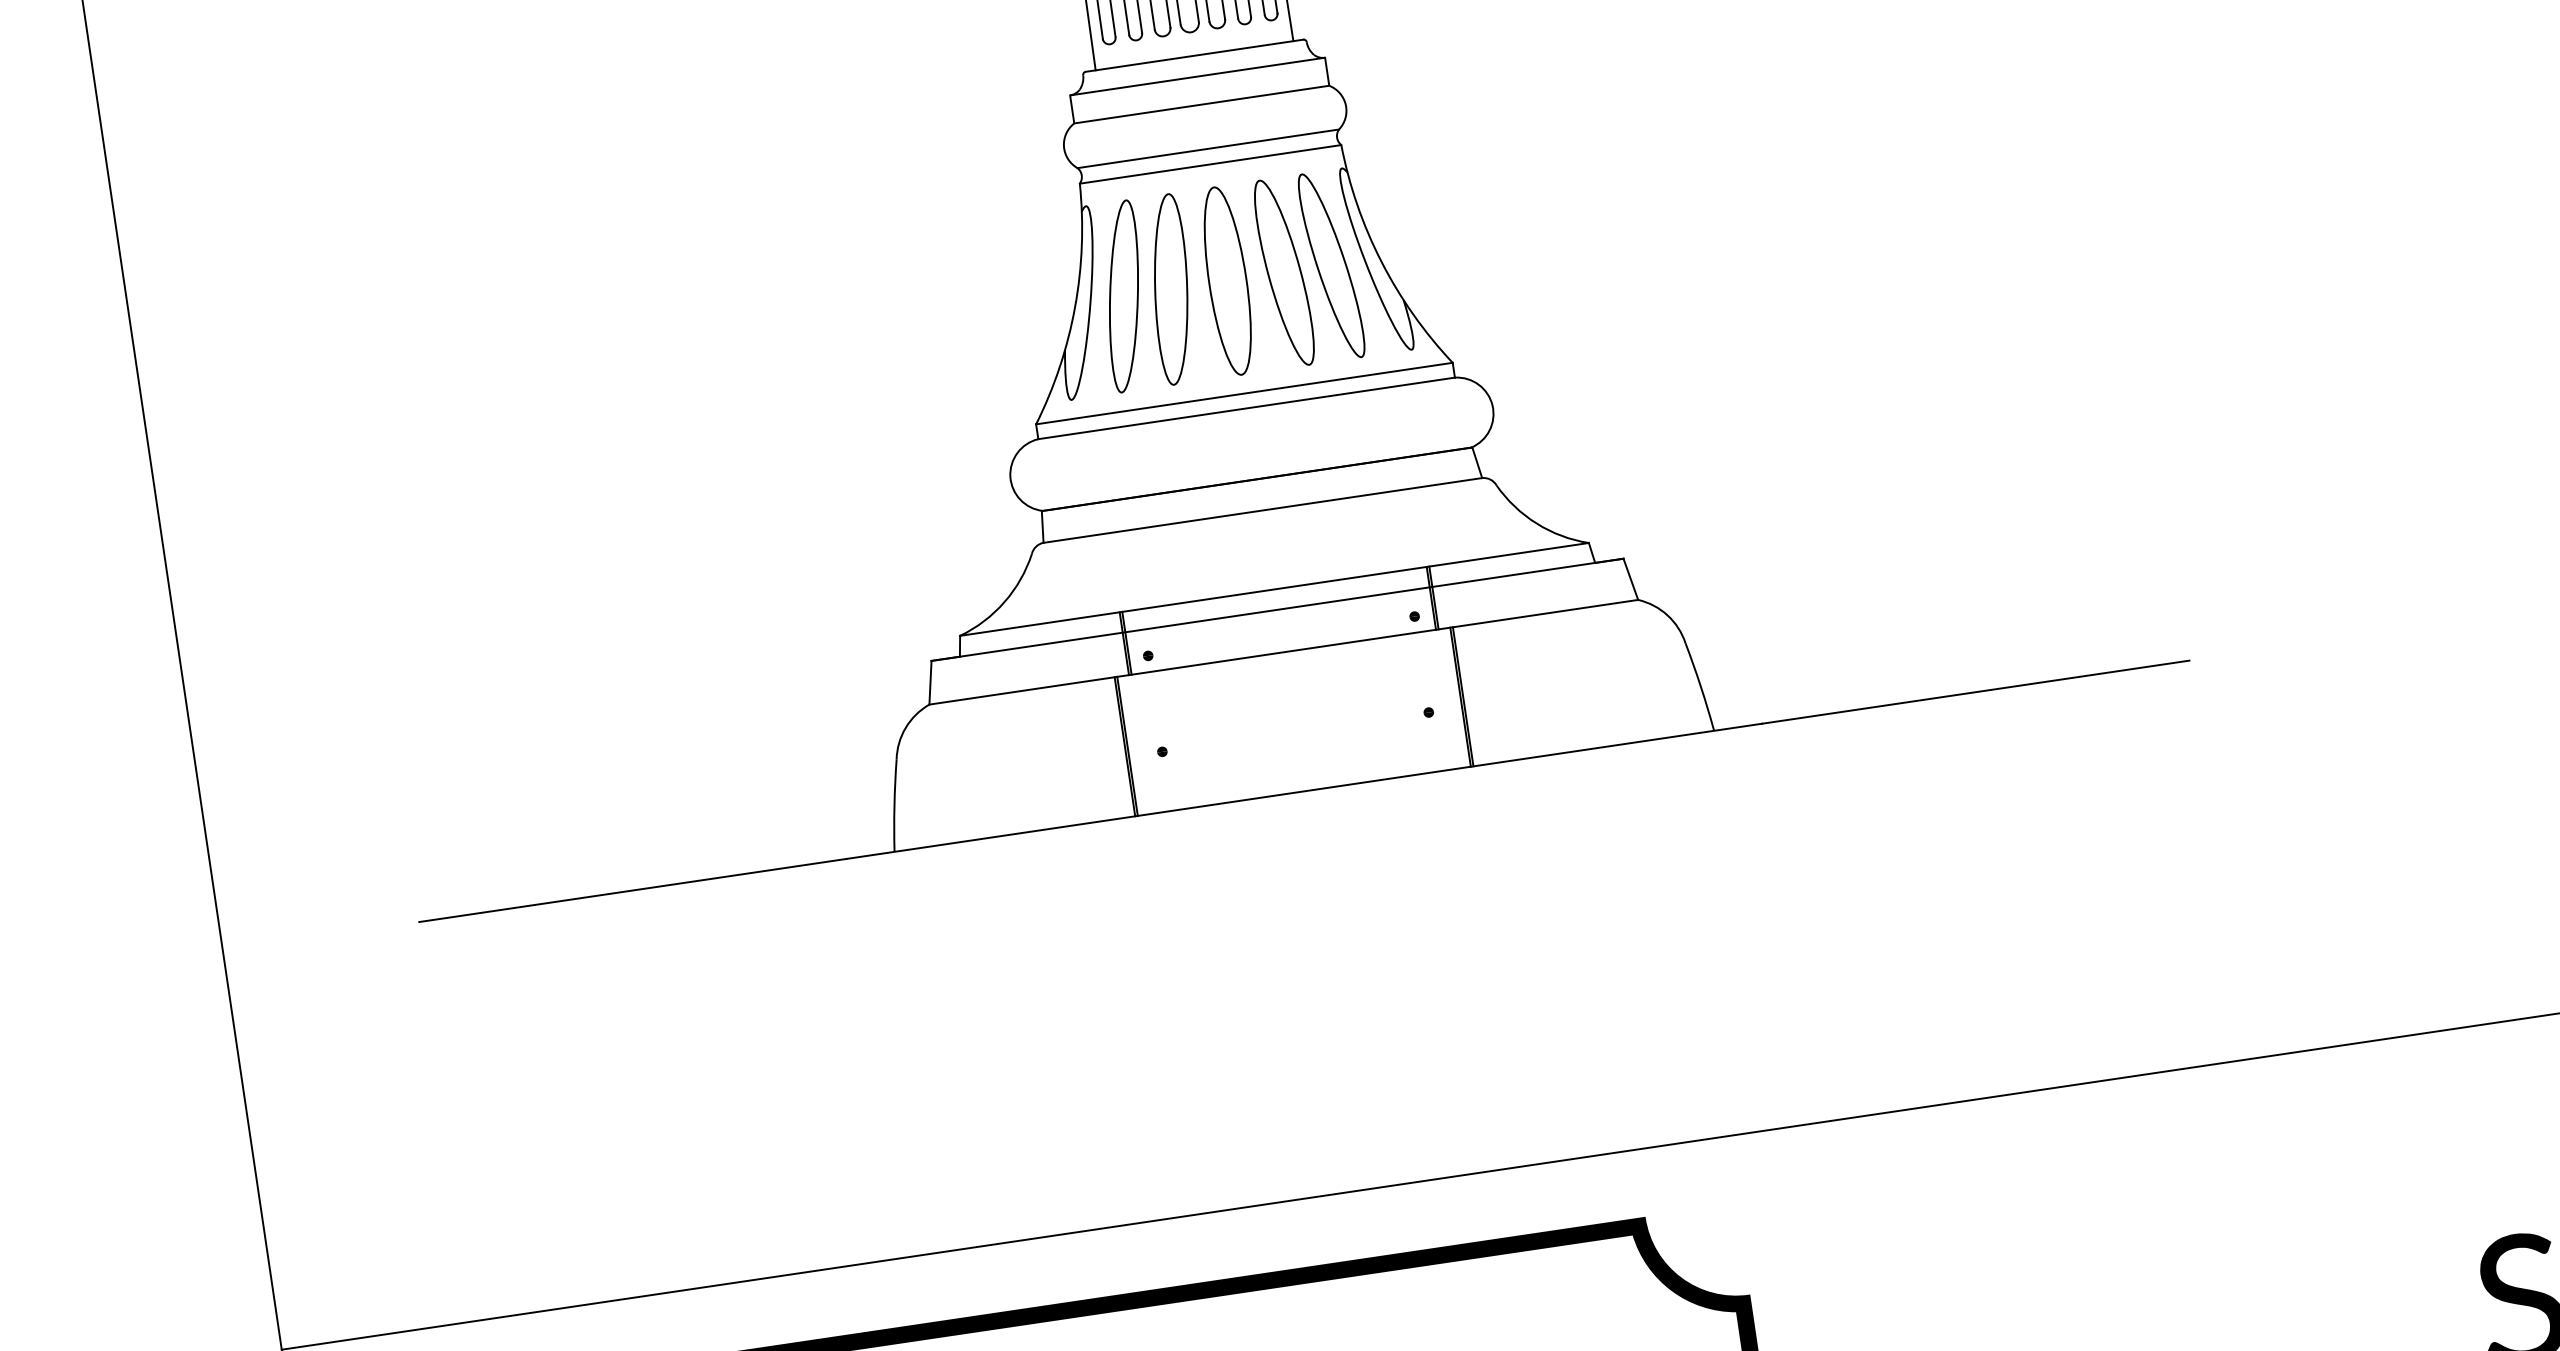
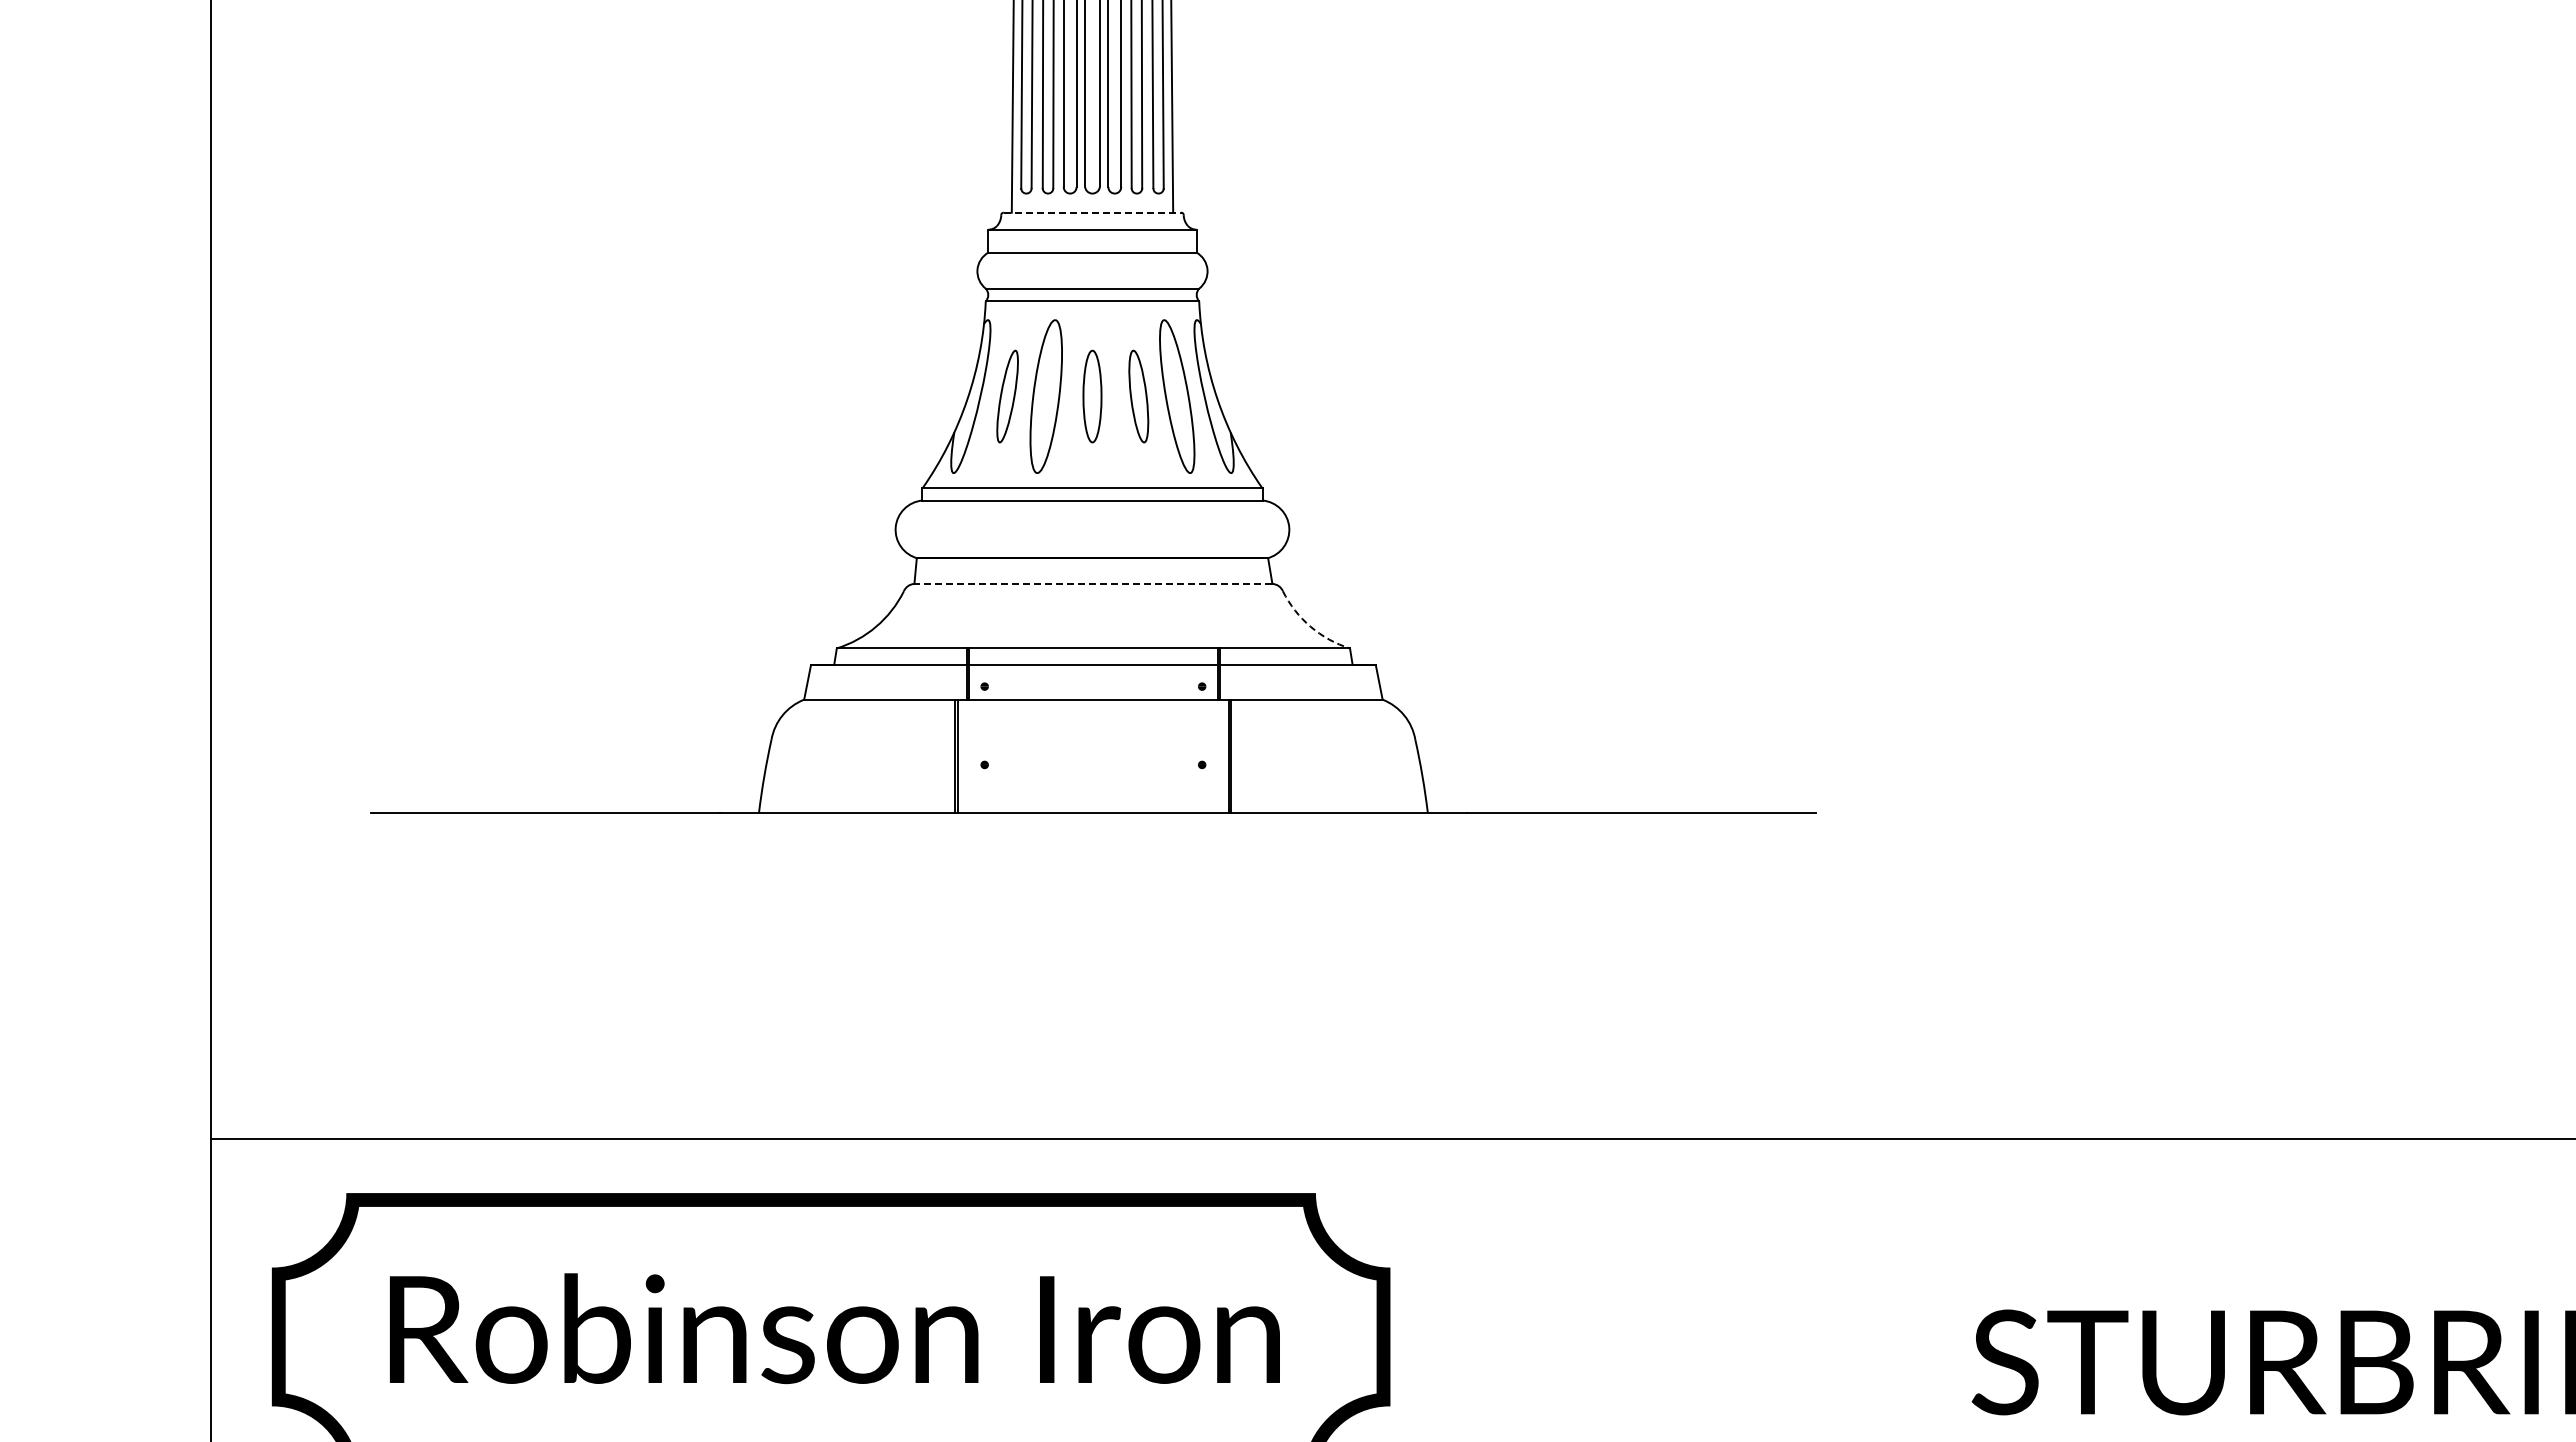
line: (1194, 55) -> (1092, 212), solid -> dashed
part: (1284, 272) -> (1138, 396), size x0.6
part: (1227, 280) -> (1092, 396), size x0.6
part: (1123, 296) -> (1007, 396), size x0.6
line: (1261, 510) -> (1092, 583), solid -> dashed
arc: (1536, 523) -> (1310, 626), solid -> dashed

